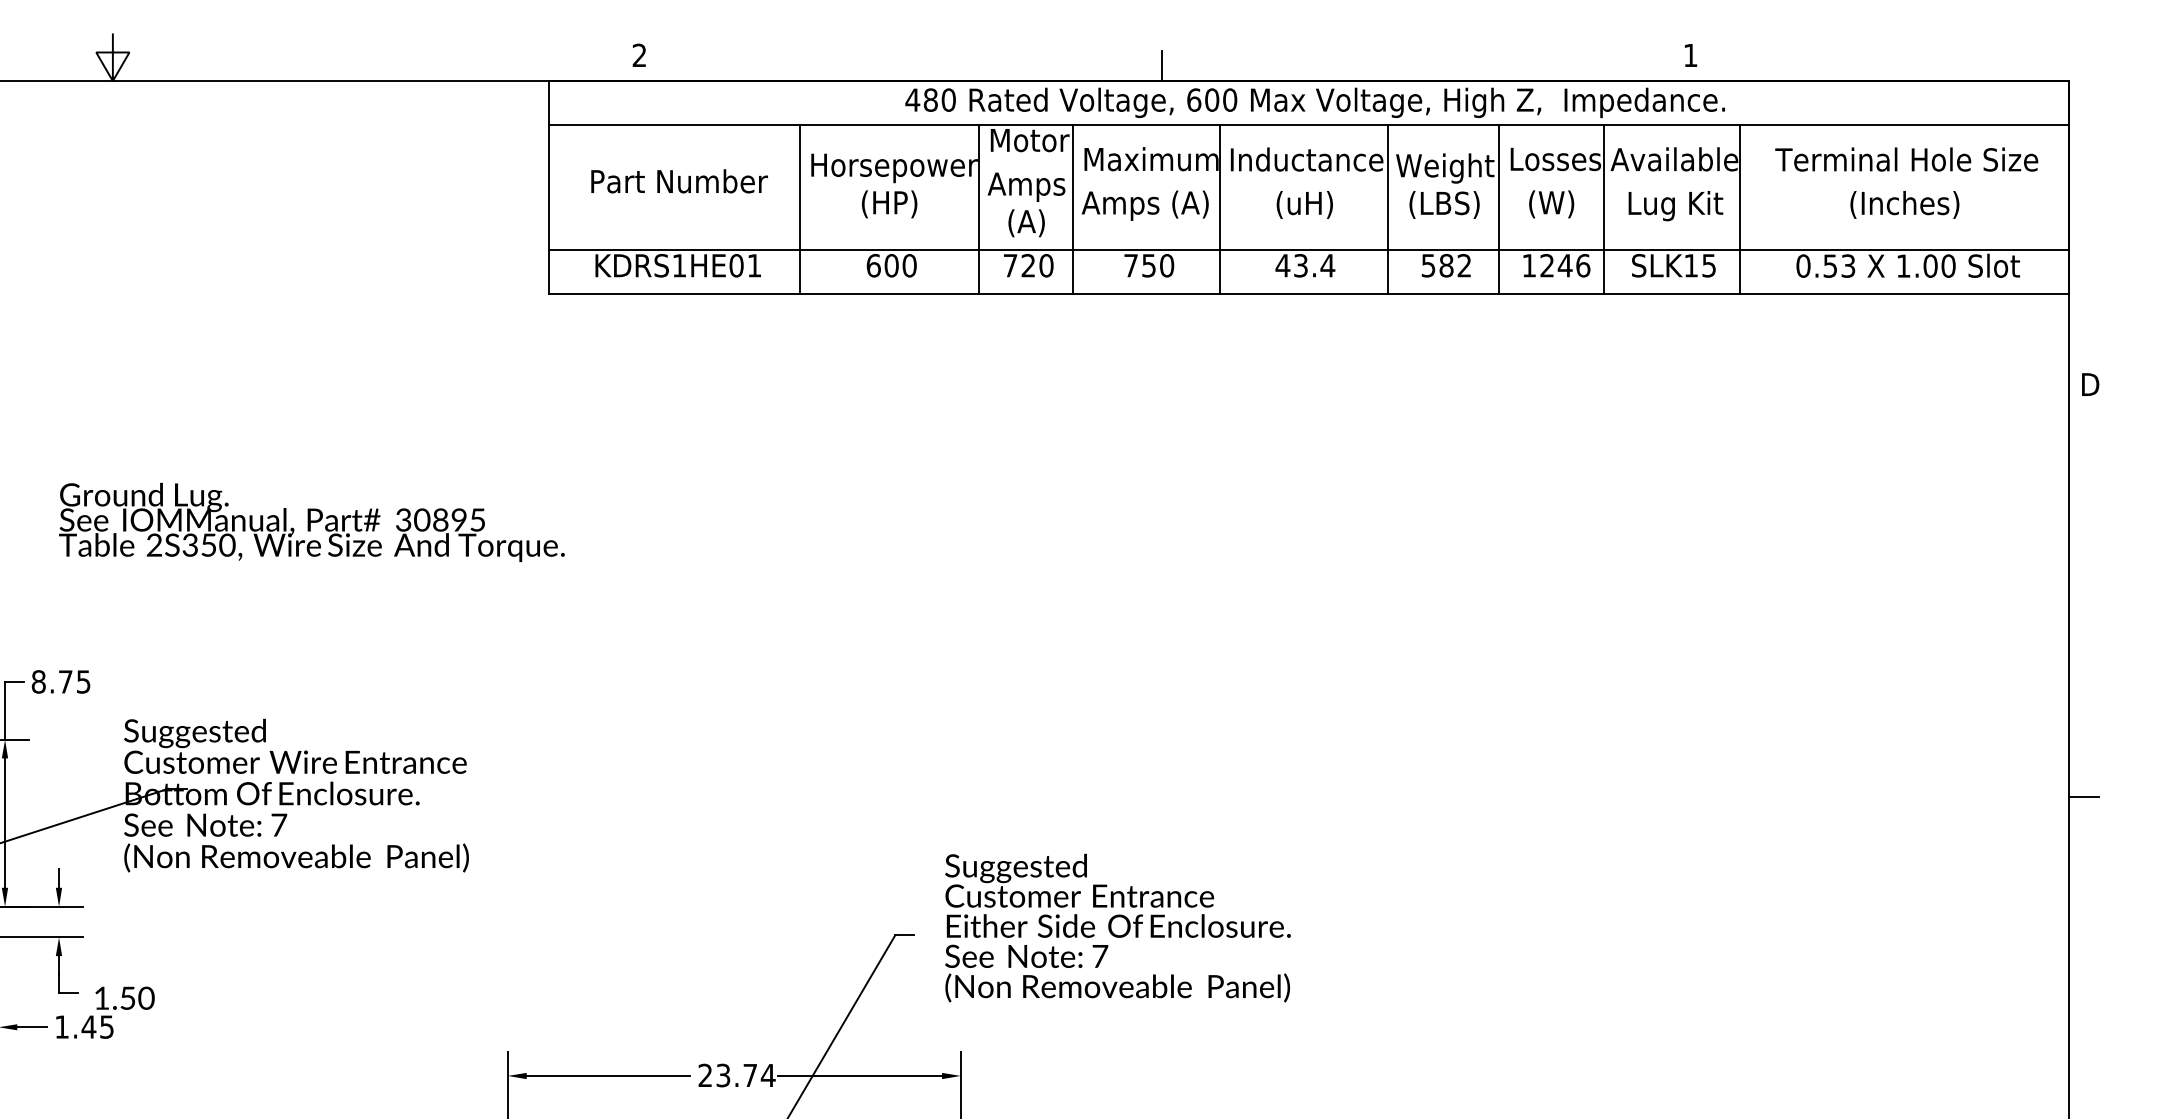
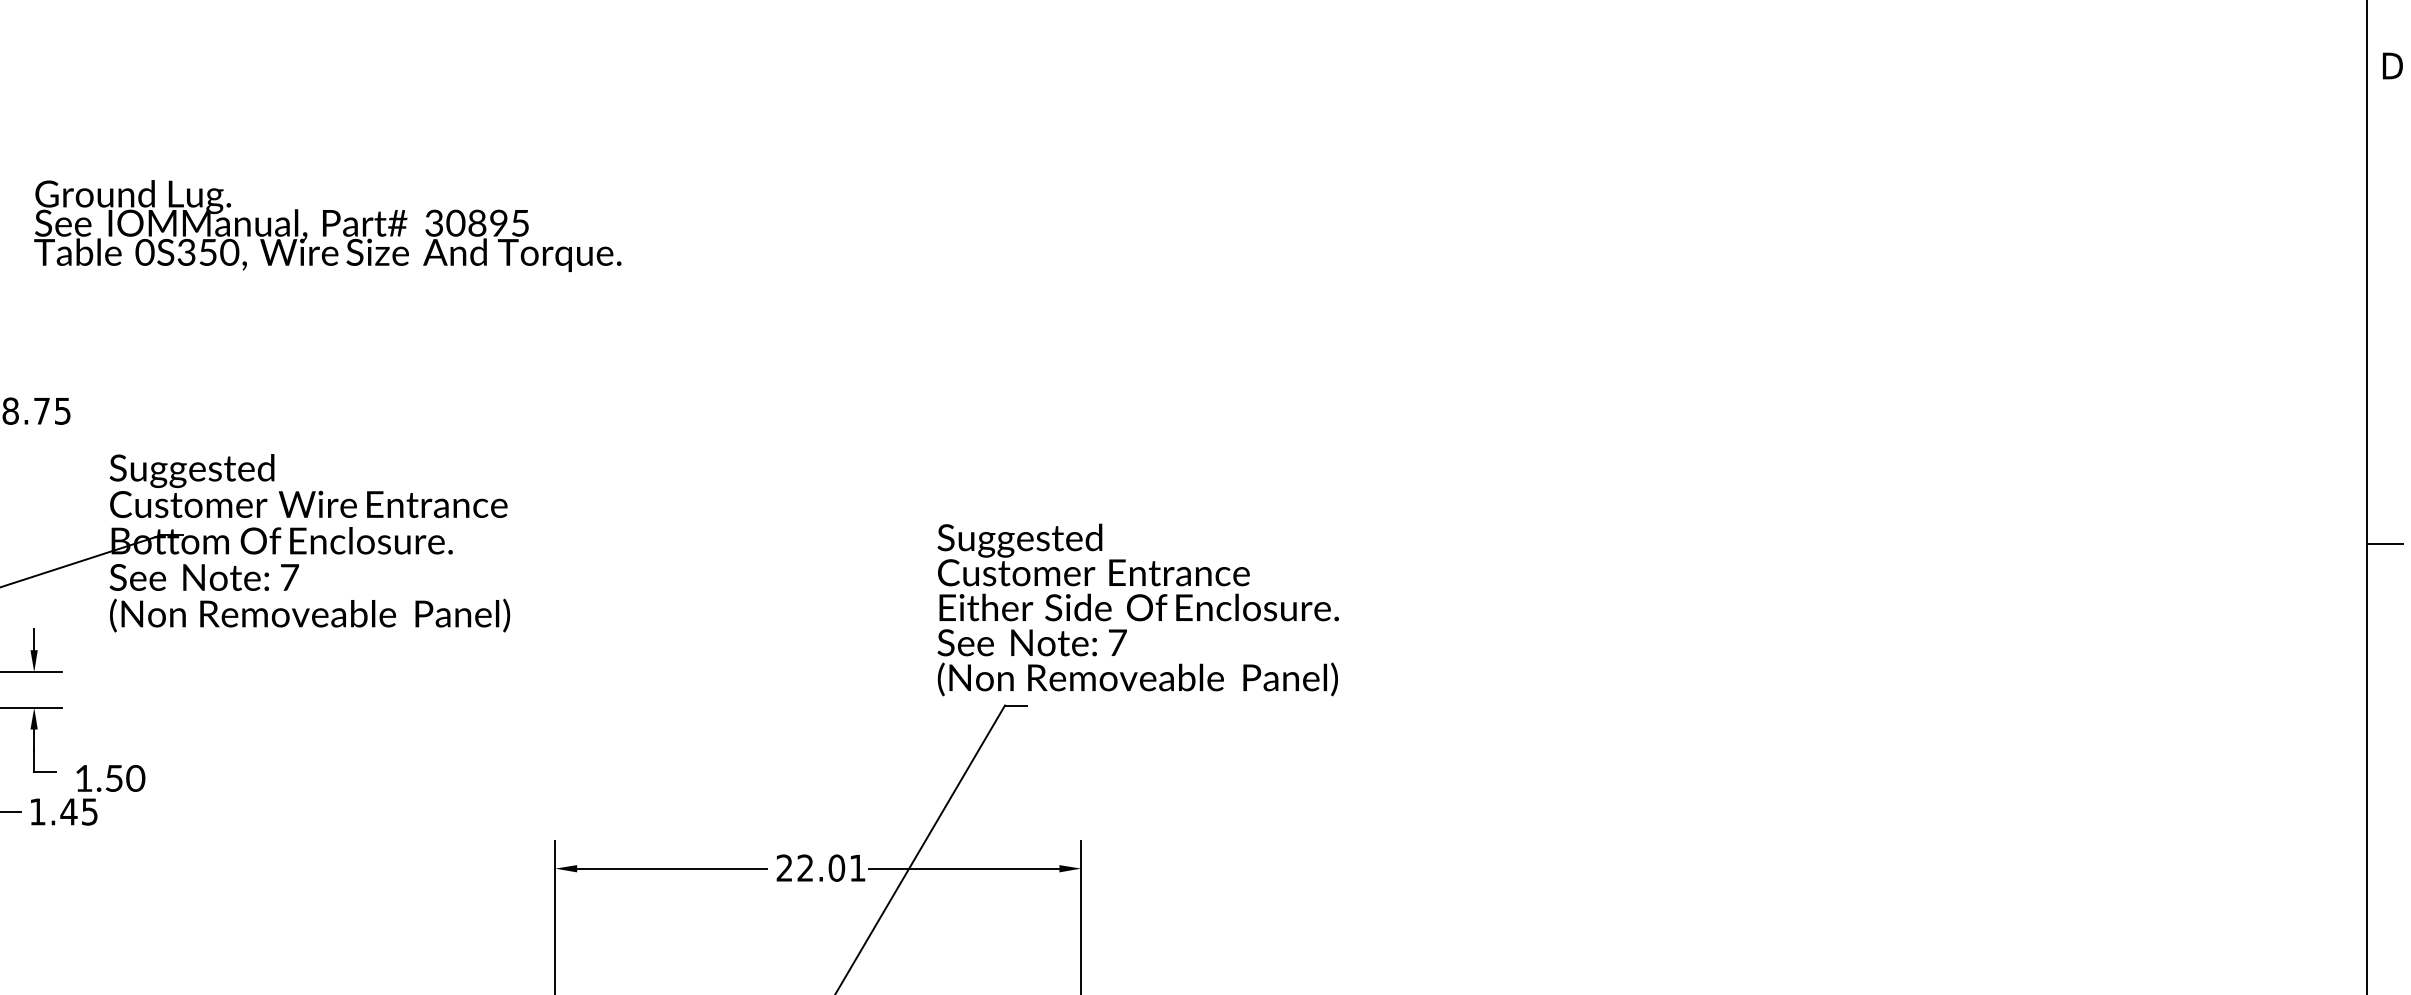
text: (154, 545) -> (145, 252), 2S350, -> 0S350,
text: (1117, 927) -> (1137, 609), moved
text: (745, 1075) -> (831, 868), 23.74 -> 22.01

